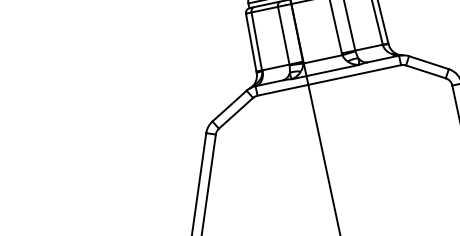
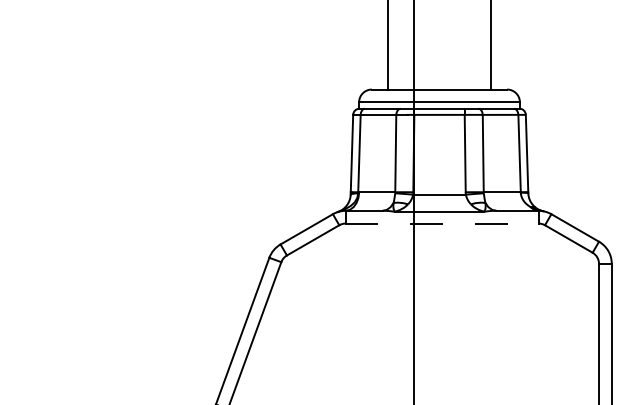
line: (329, 80) -> (442, 223), solid -> dashed

